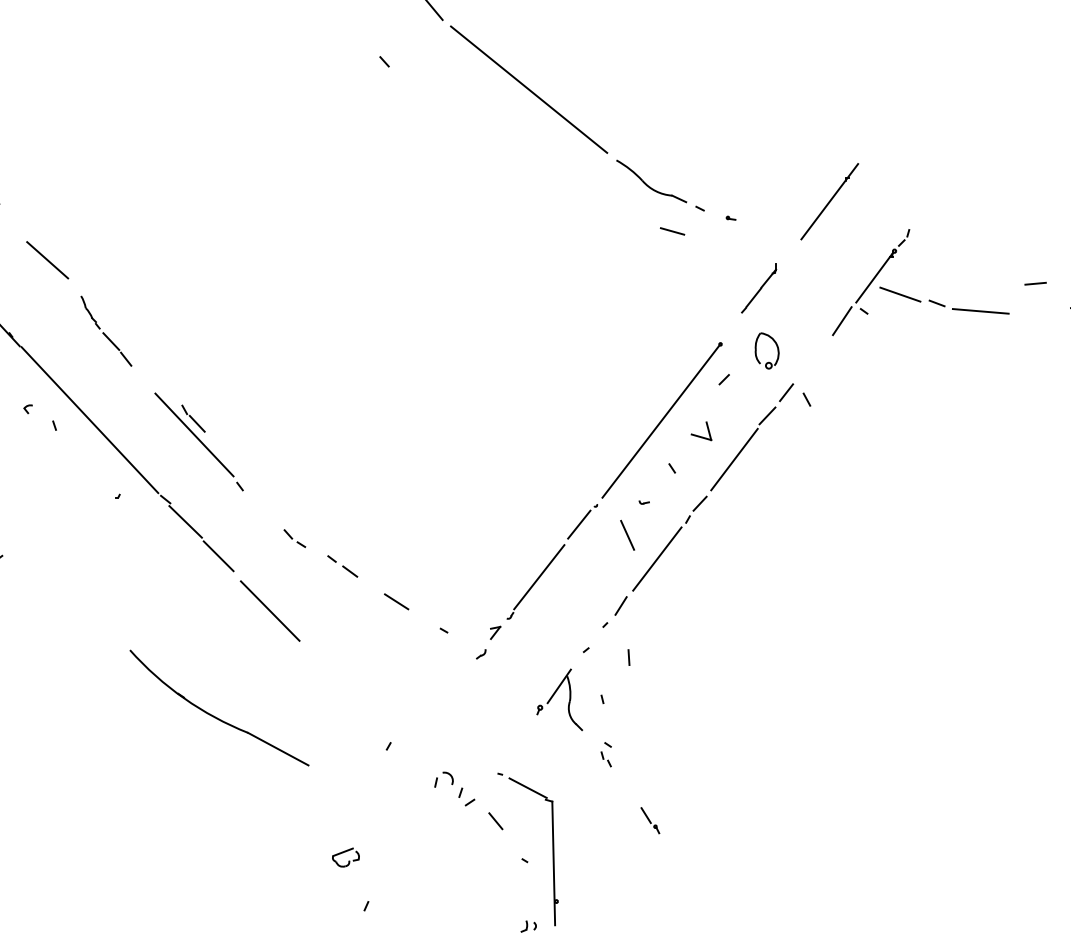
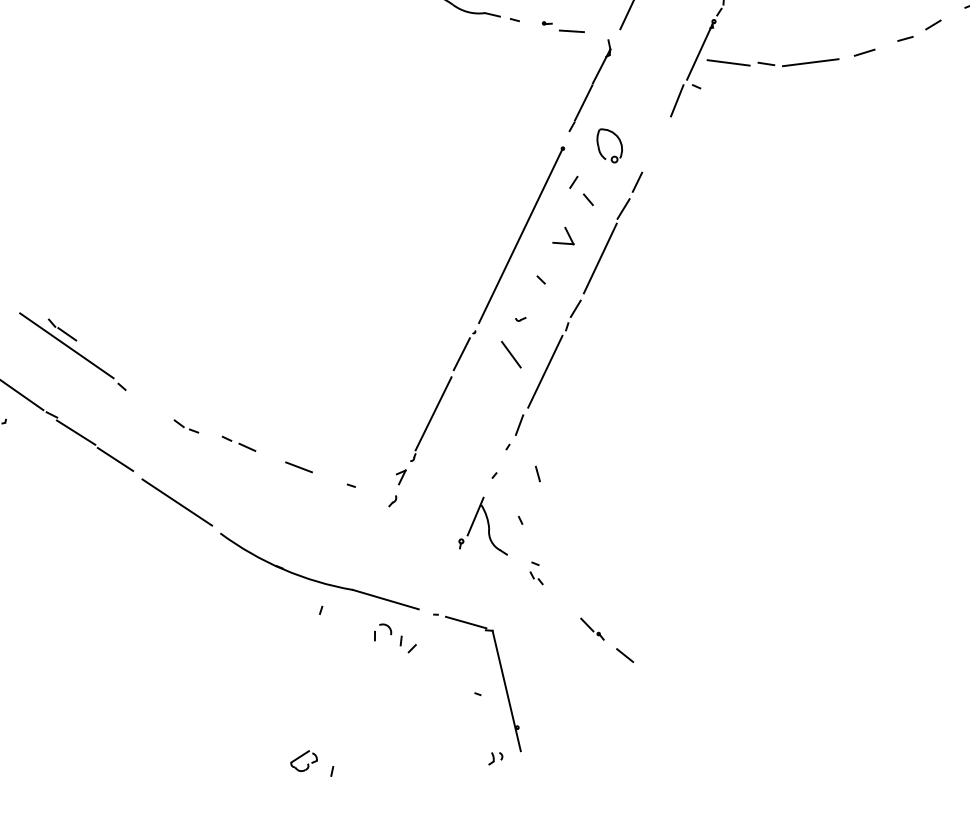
line: (672, 231) -> (571, 31), moved
line: (1035, 283) -> (864, 52), moved
part: (758, 288) -> (588, 86), size x1.67
line: (806, 399) -> (587, 199), moved
part: (215, 716) -> (317, 580), moved
line: (495, 821) -> (624, 655), moved
part: (345, 857) -> (303, 761), moved

